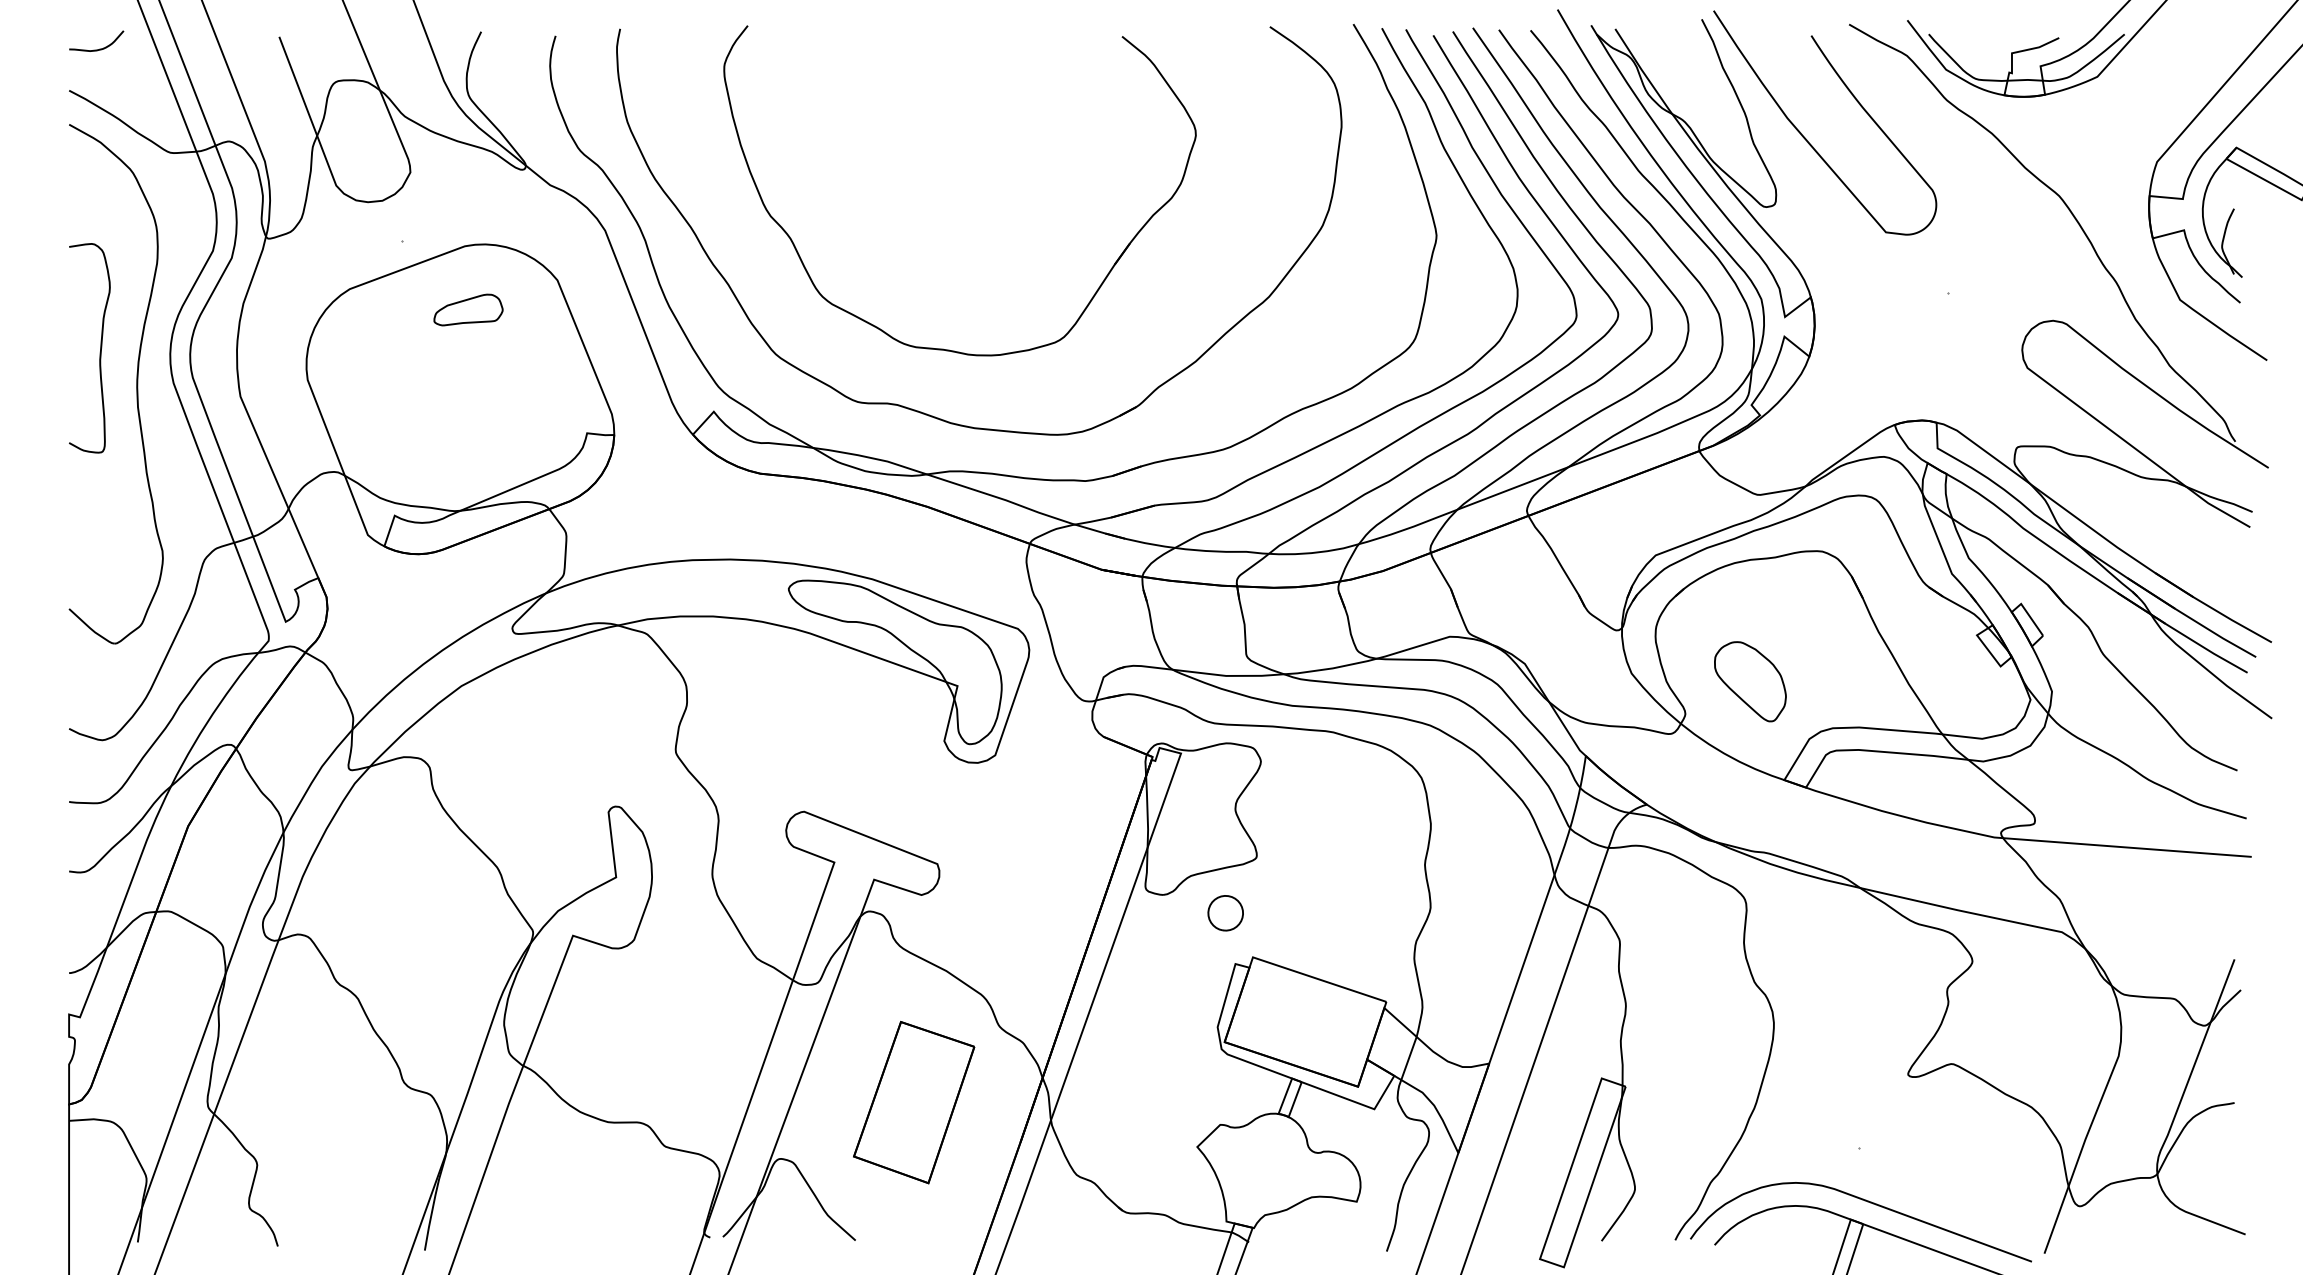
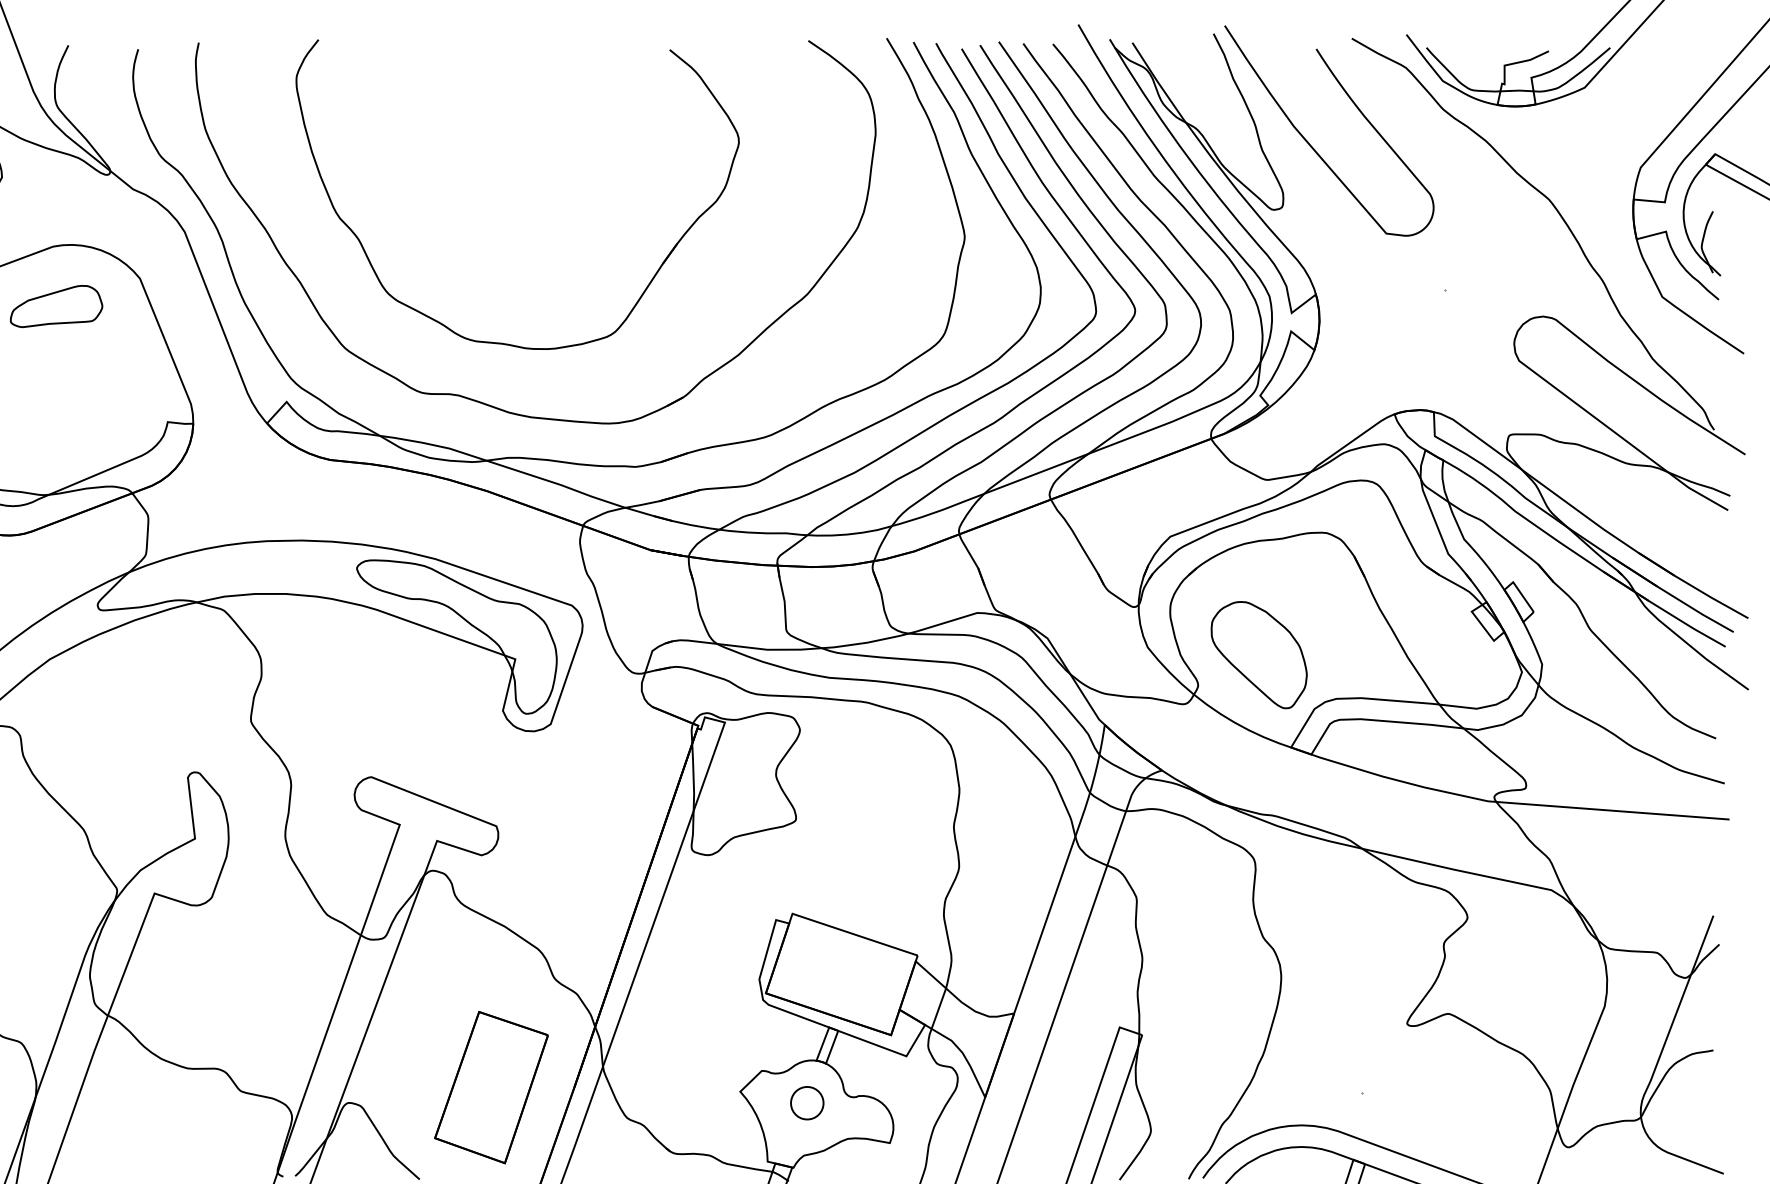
part: (468, 309) -> (56, 305), size x1.43
part: (1750, 681) -> (1259, 654), size x1.43
part: (1225, 913) -> (807, 1103), moved
part: (914, 1102) -> (491, 1087), moved

